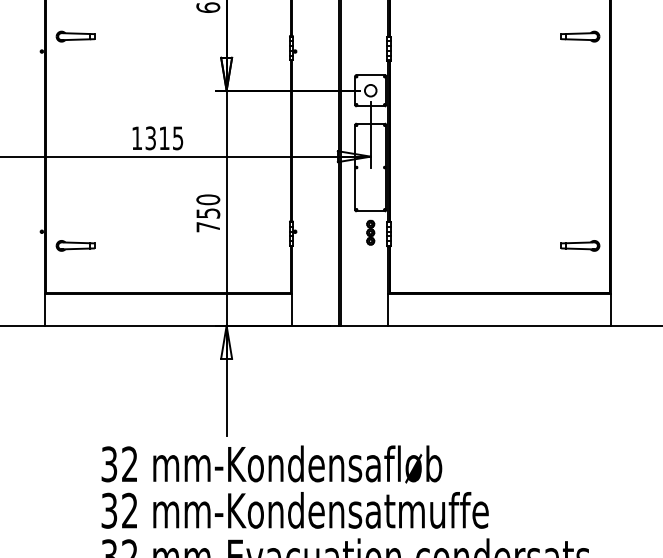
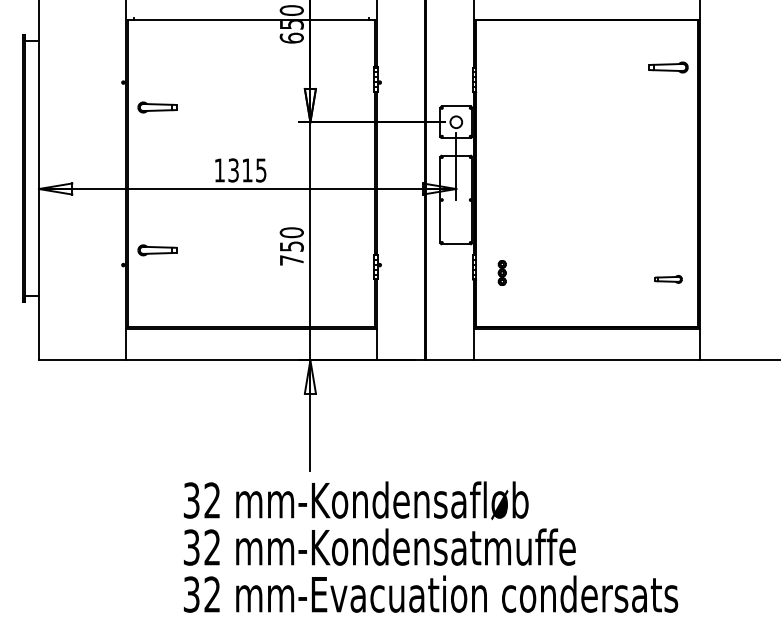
part: (75, 36) -> (157, 107), moved
part: (369, 232) -> (501, 272), moved
part: (75, 246) -> (157, 250), moved
part: (580, 246) -> (668, 279), size x0.7

